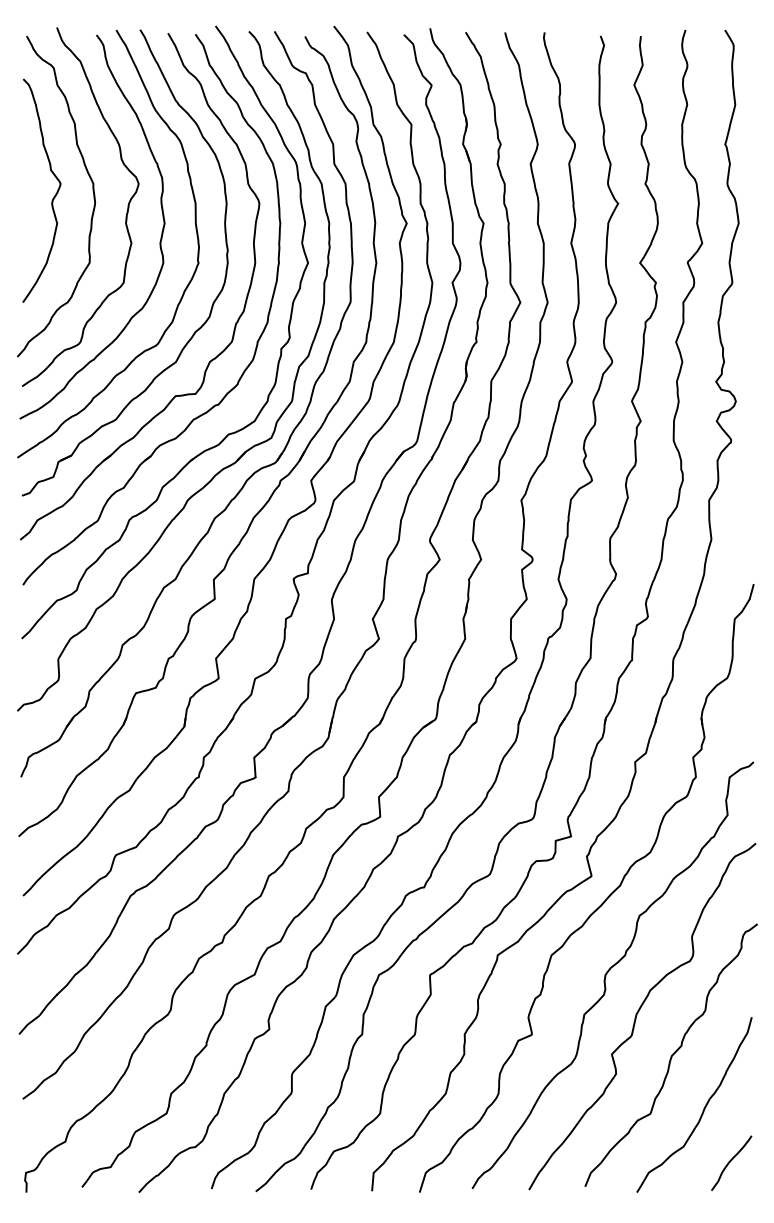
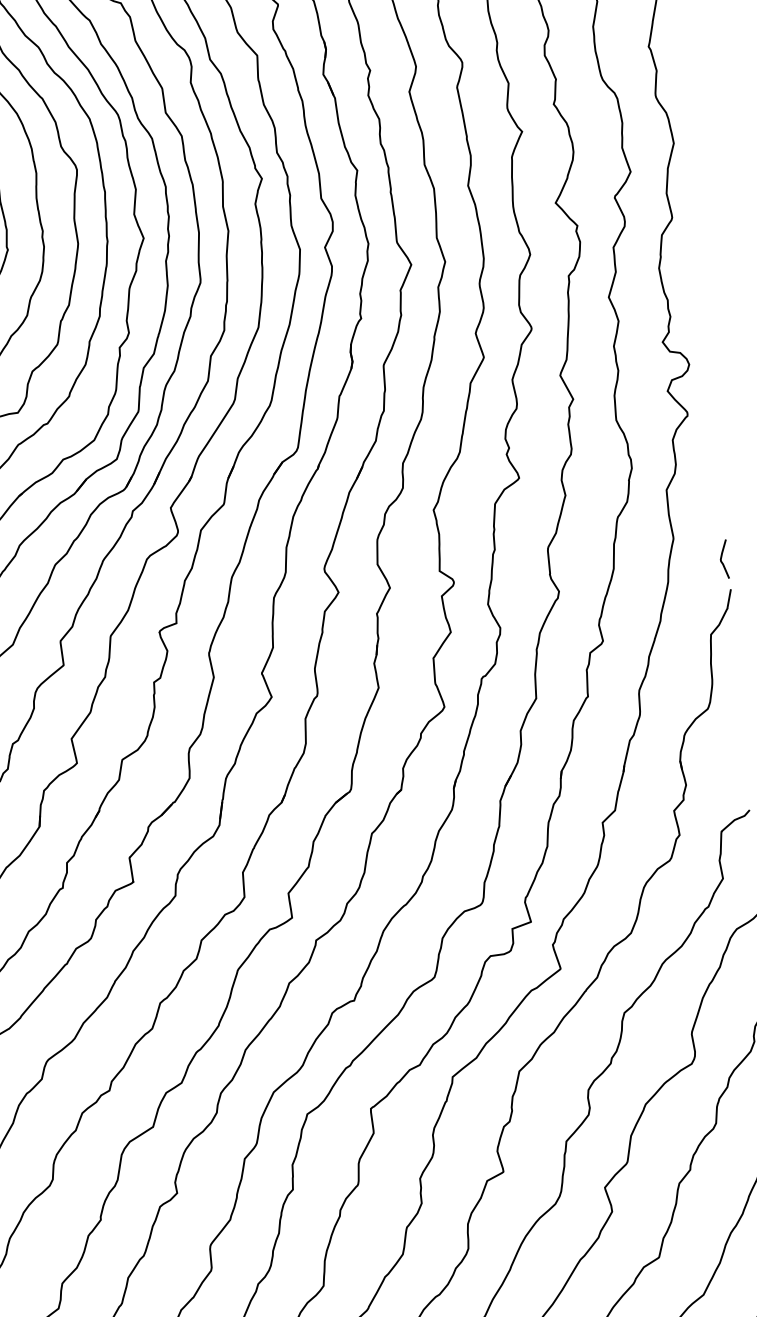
curve: (748, 559) -> (721, 559), added

